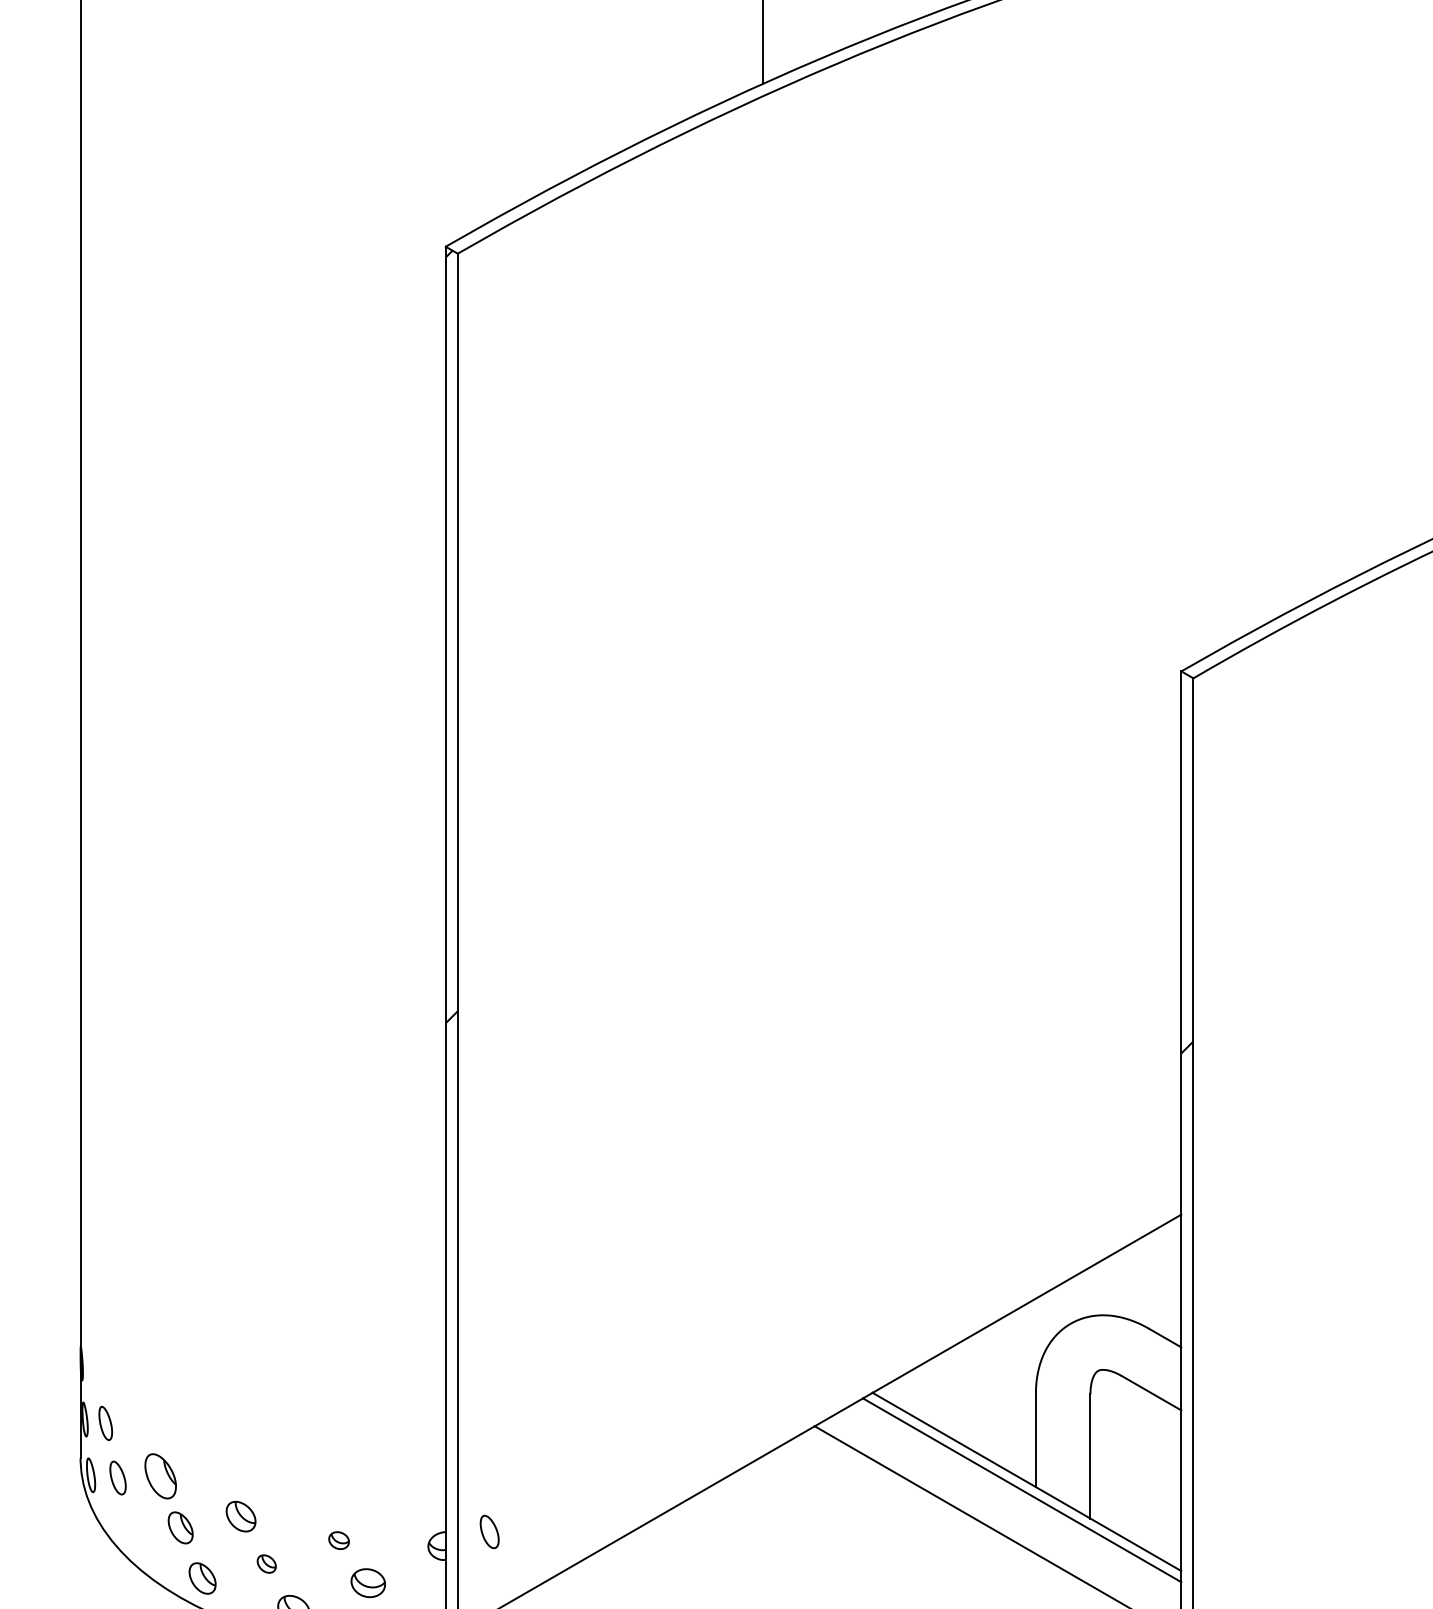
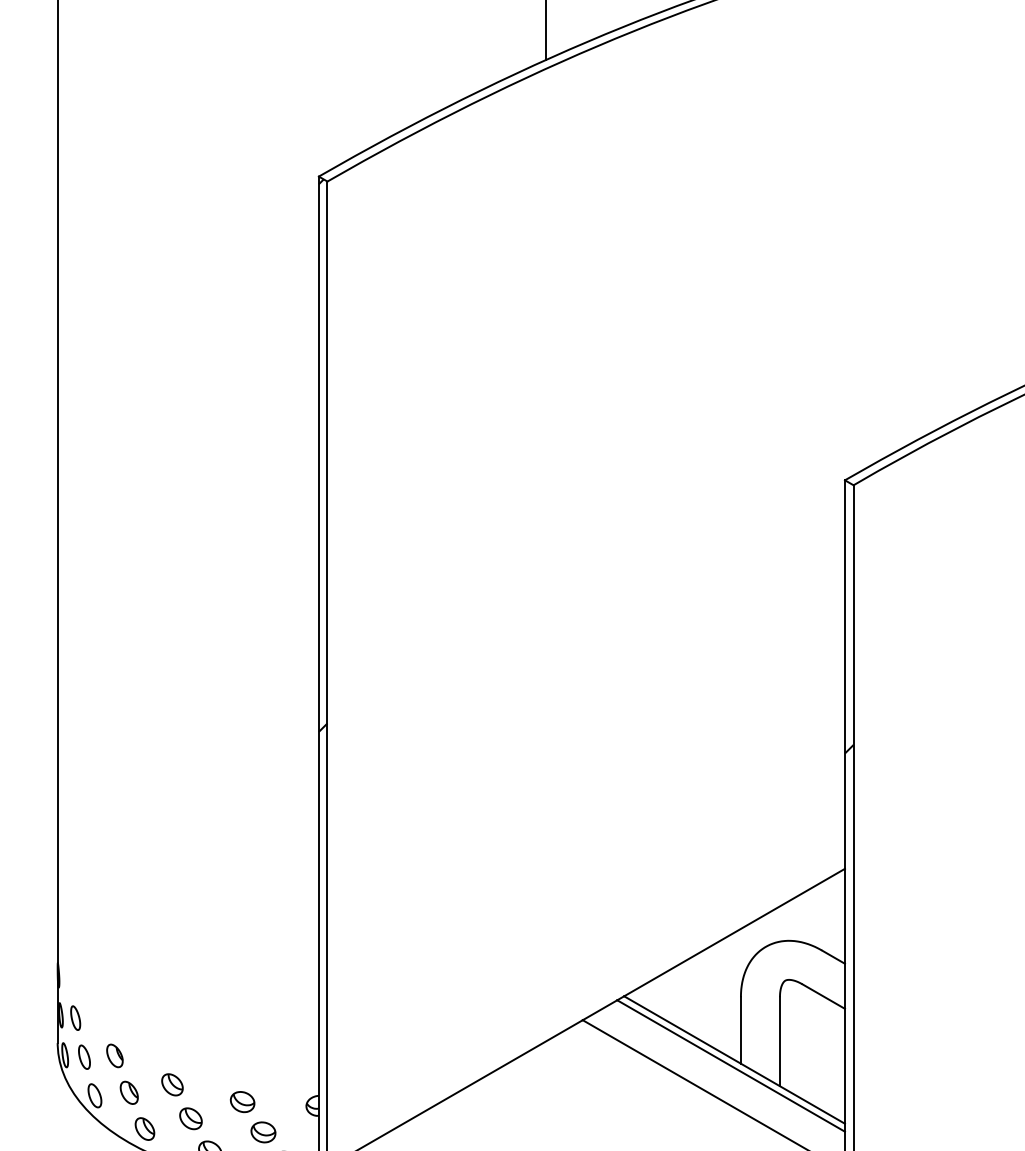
part: (160, 1475) -> (114, 1055), size x0.71
part: (489, 1531) -> (94, 1095), moved
part: (338, 1540) -> (242, 1101), size x1.67
part: (266, 1563) -> (190, 1118), size x1.67

